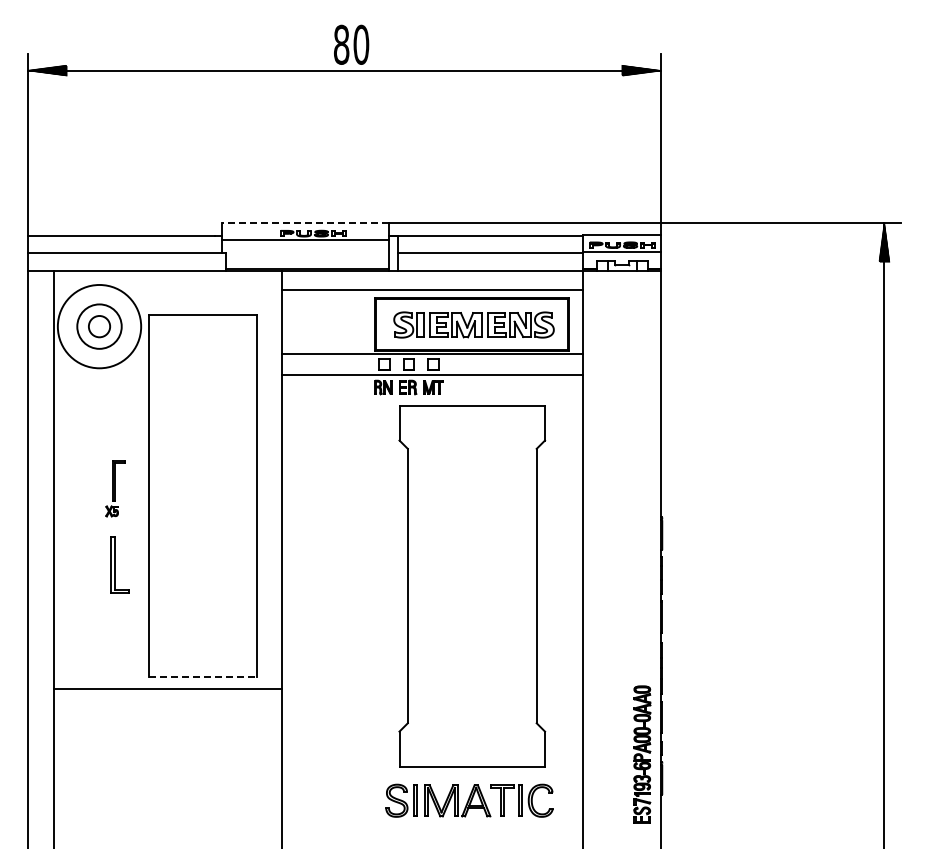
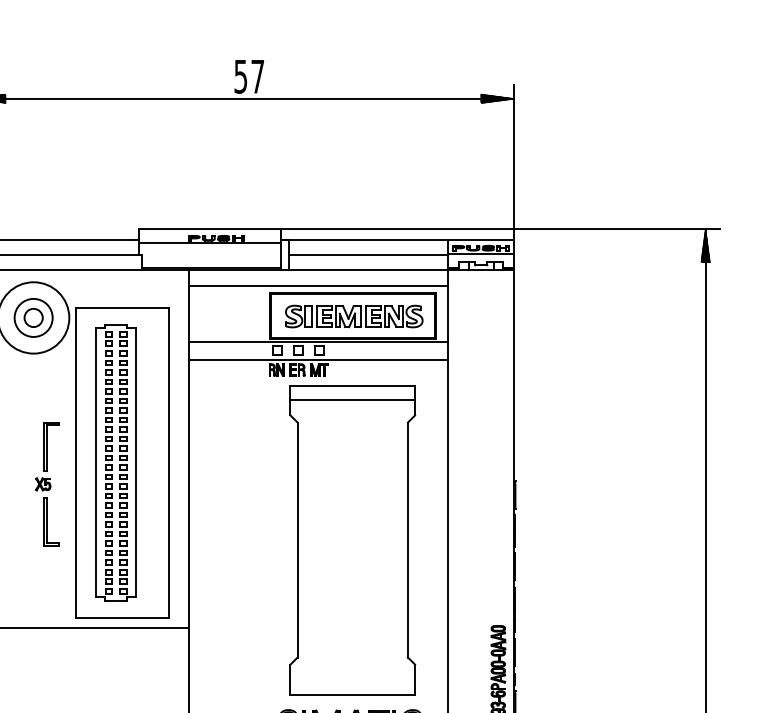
text: (351, 44) -> (249, 76), 80 -> 57
line: (305, 222) -> (210, 228), dashed -> solid
line: (472, 422) -> (352, 400), added
part: (115, 488) -> (47, 456), size x1.43
part: (195, 495) -> (115, 462), added
line: (203, 676) -> (122, 617), dashed -> solid

